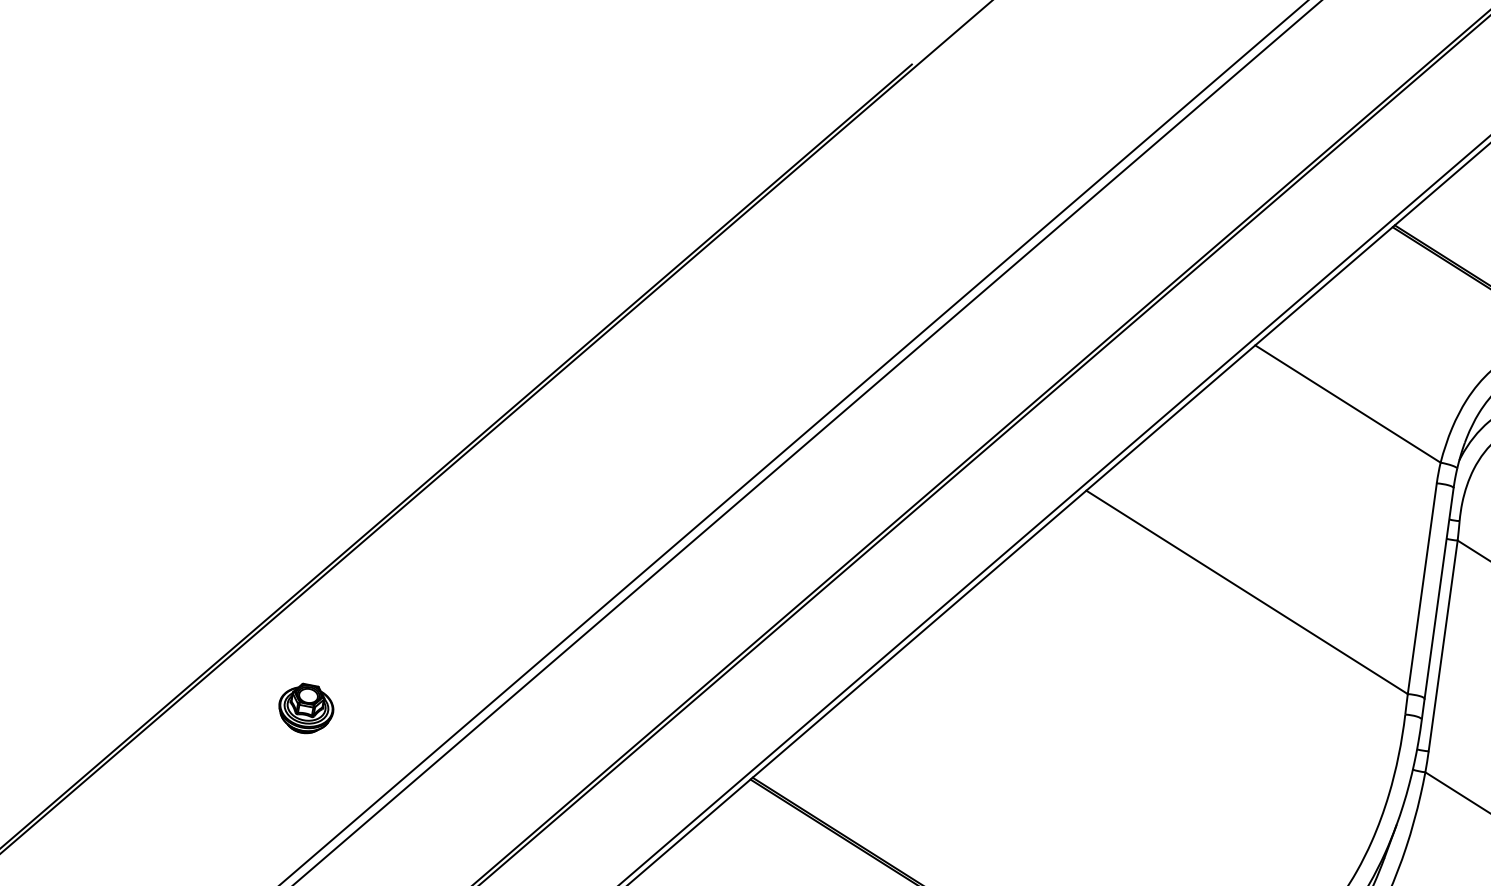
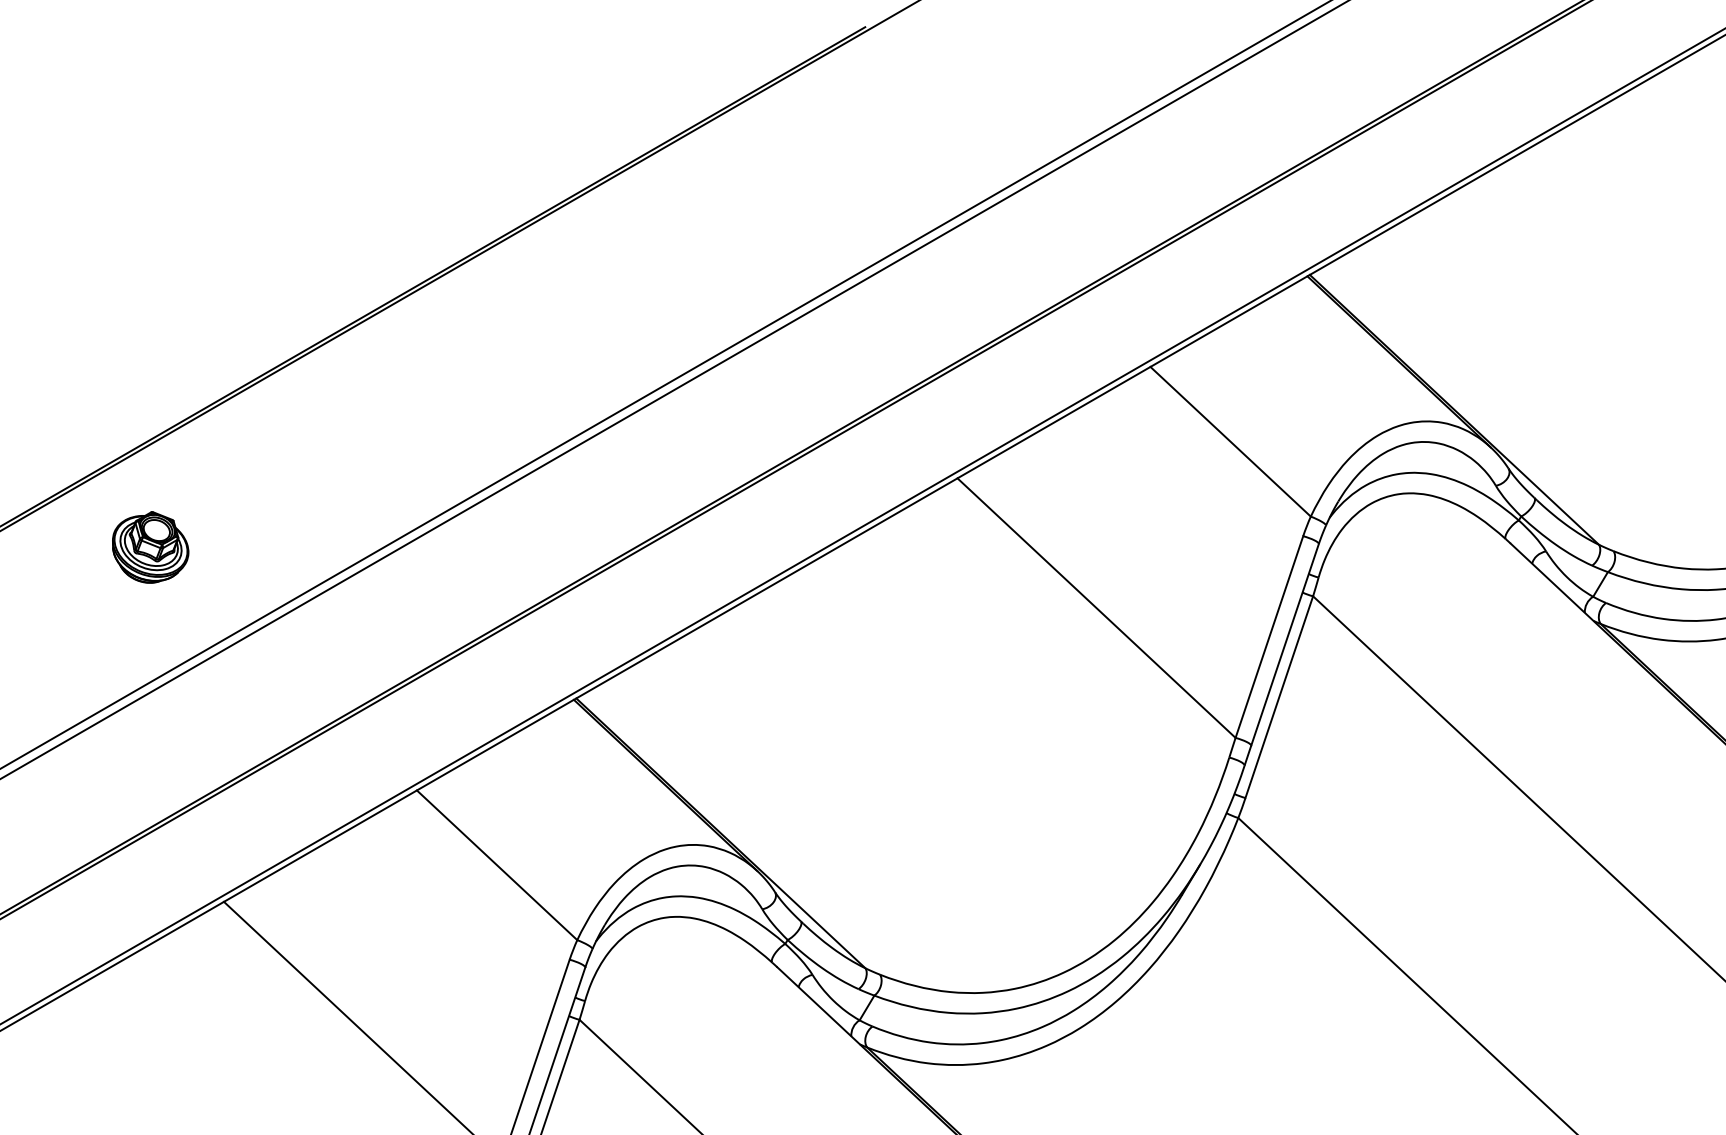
part: (306, 708) -> (150, 547), size x1.43

